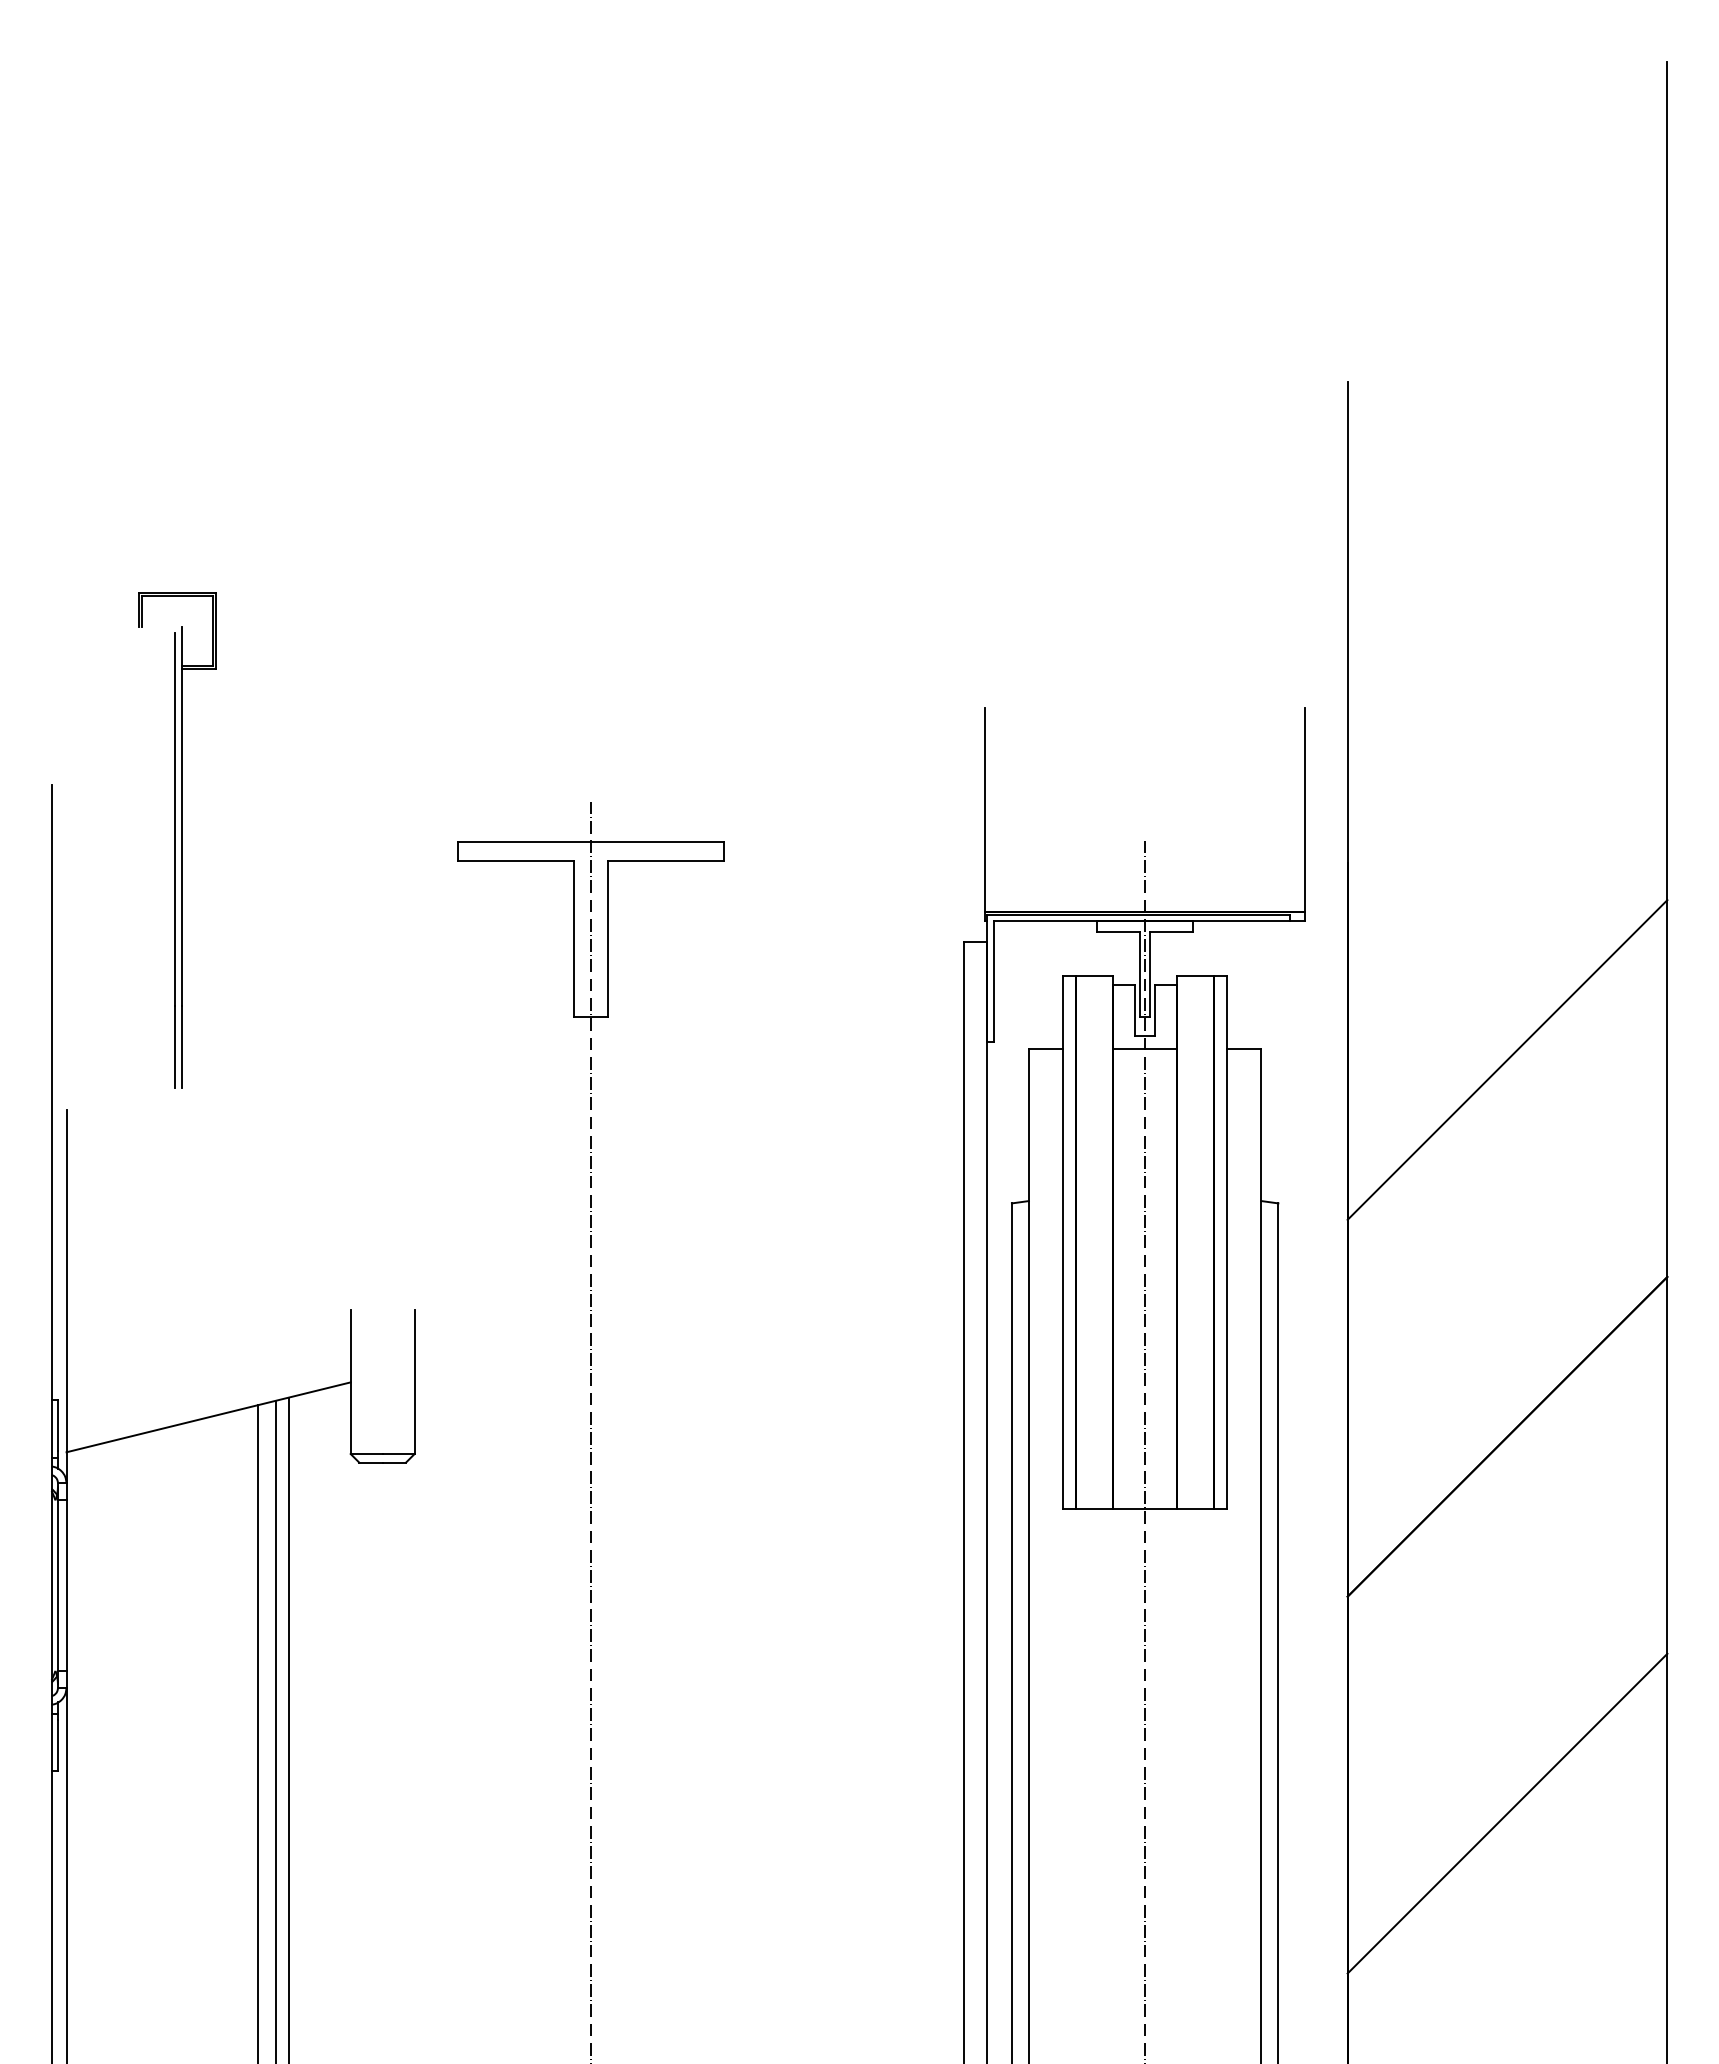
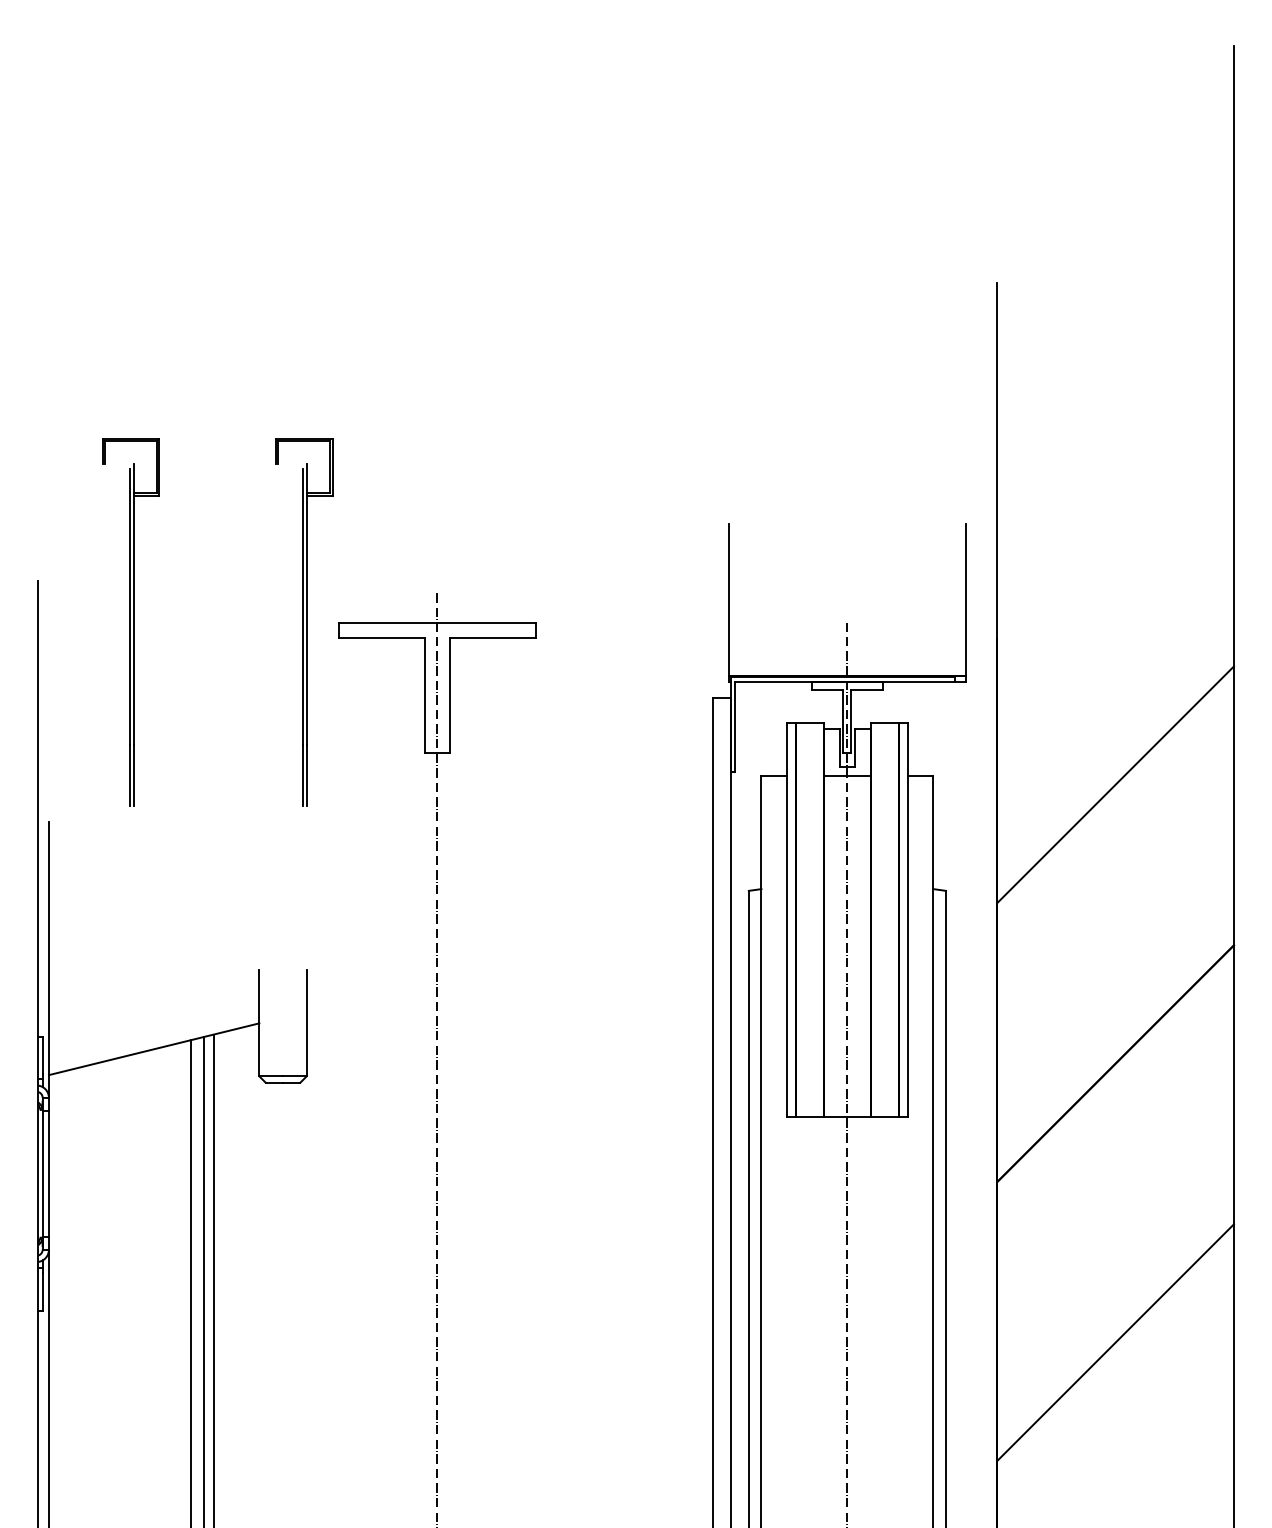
part: (411, 840) -> (304, 622), added

